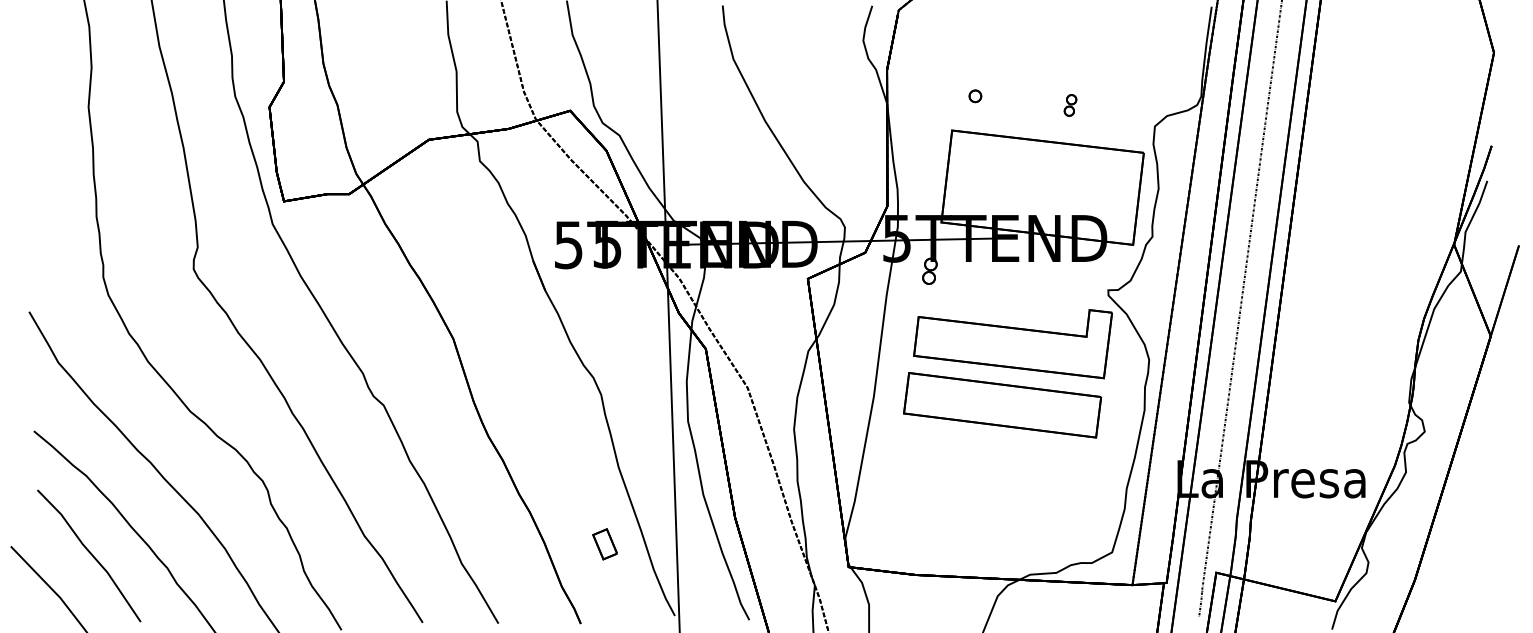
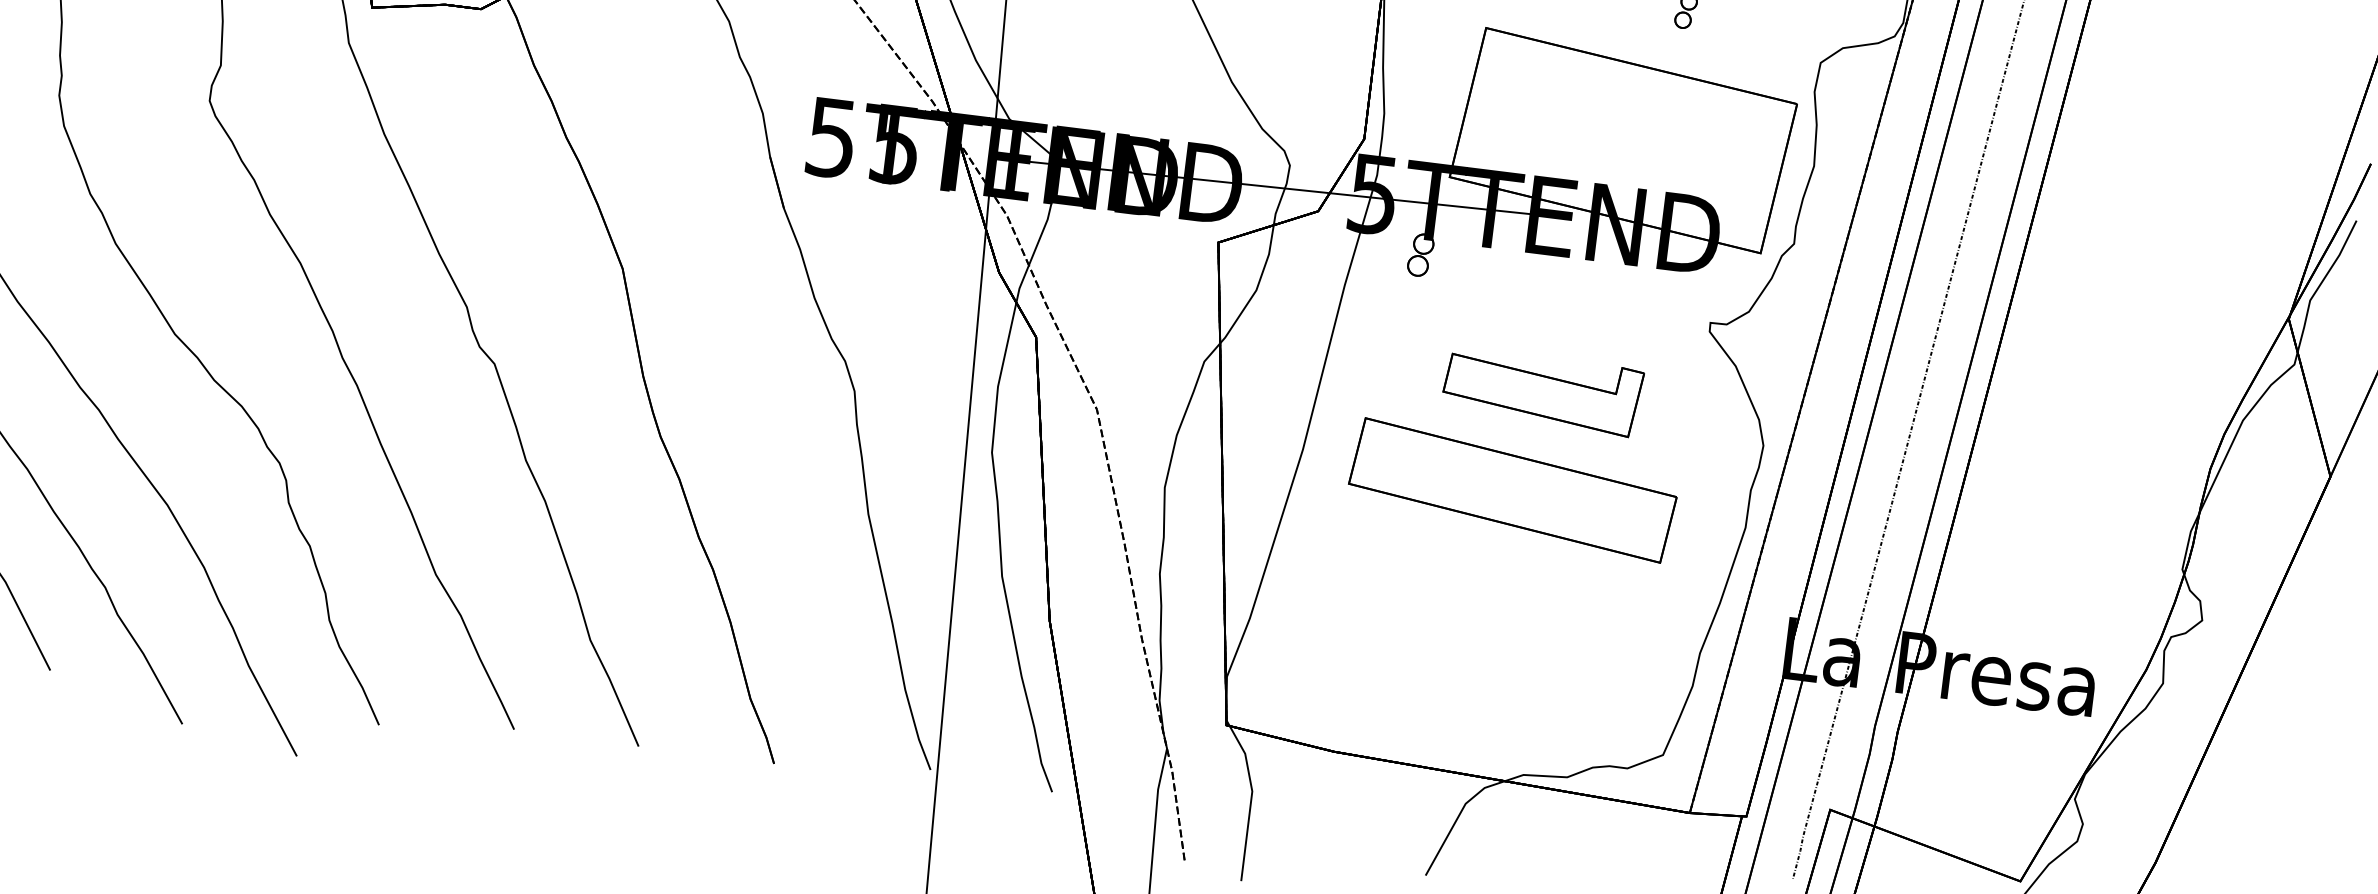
part: (1012, 344) -> (1541, 392), size x0.6
part: (604, 544) -> (829, 637), removed

